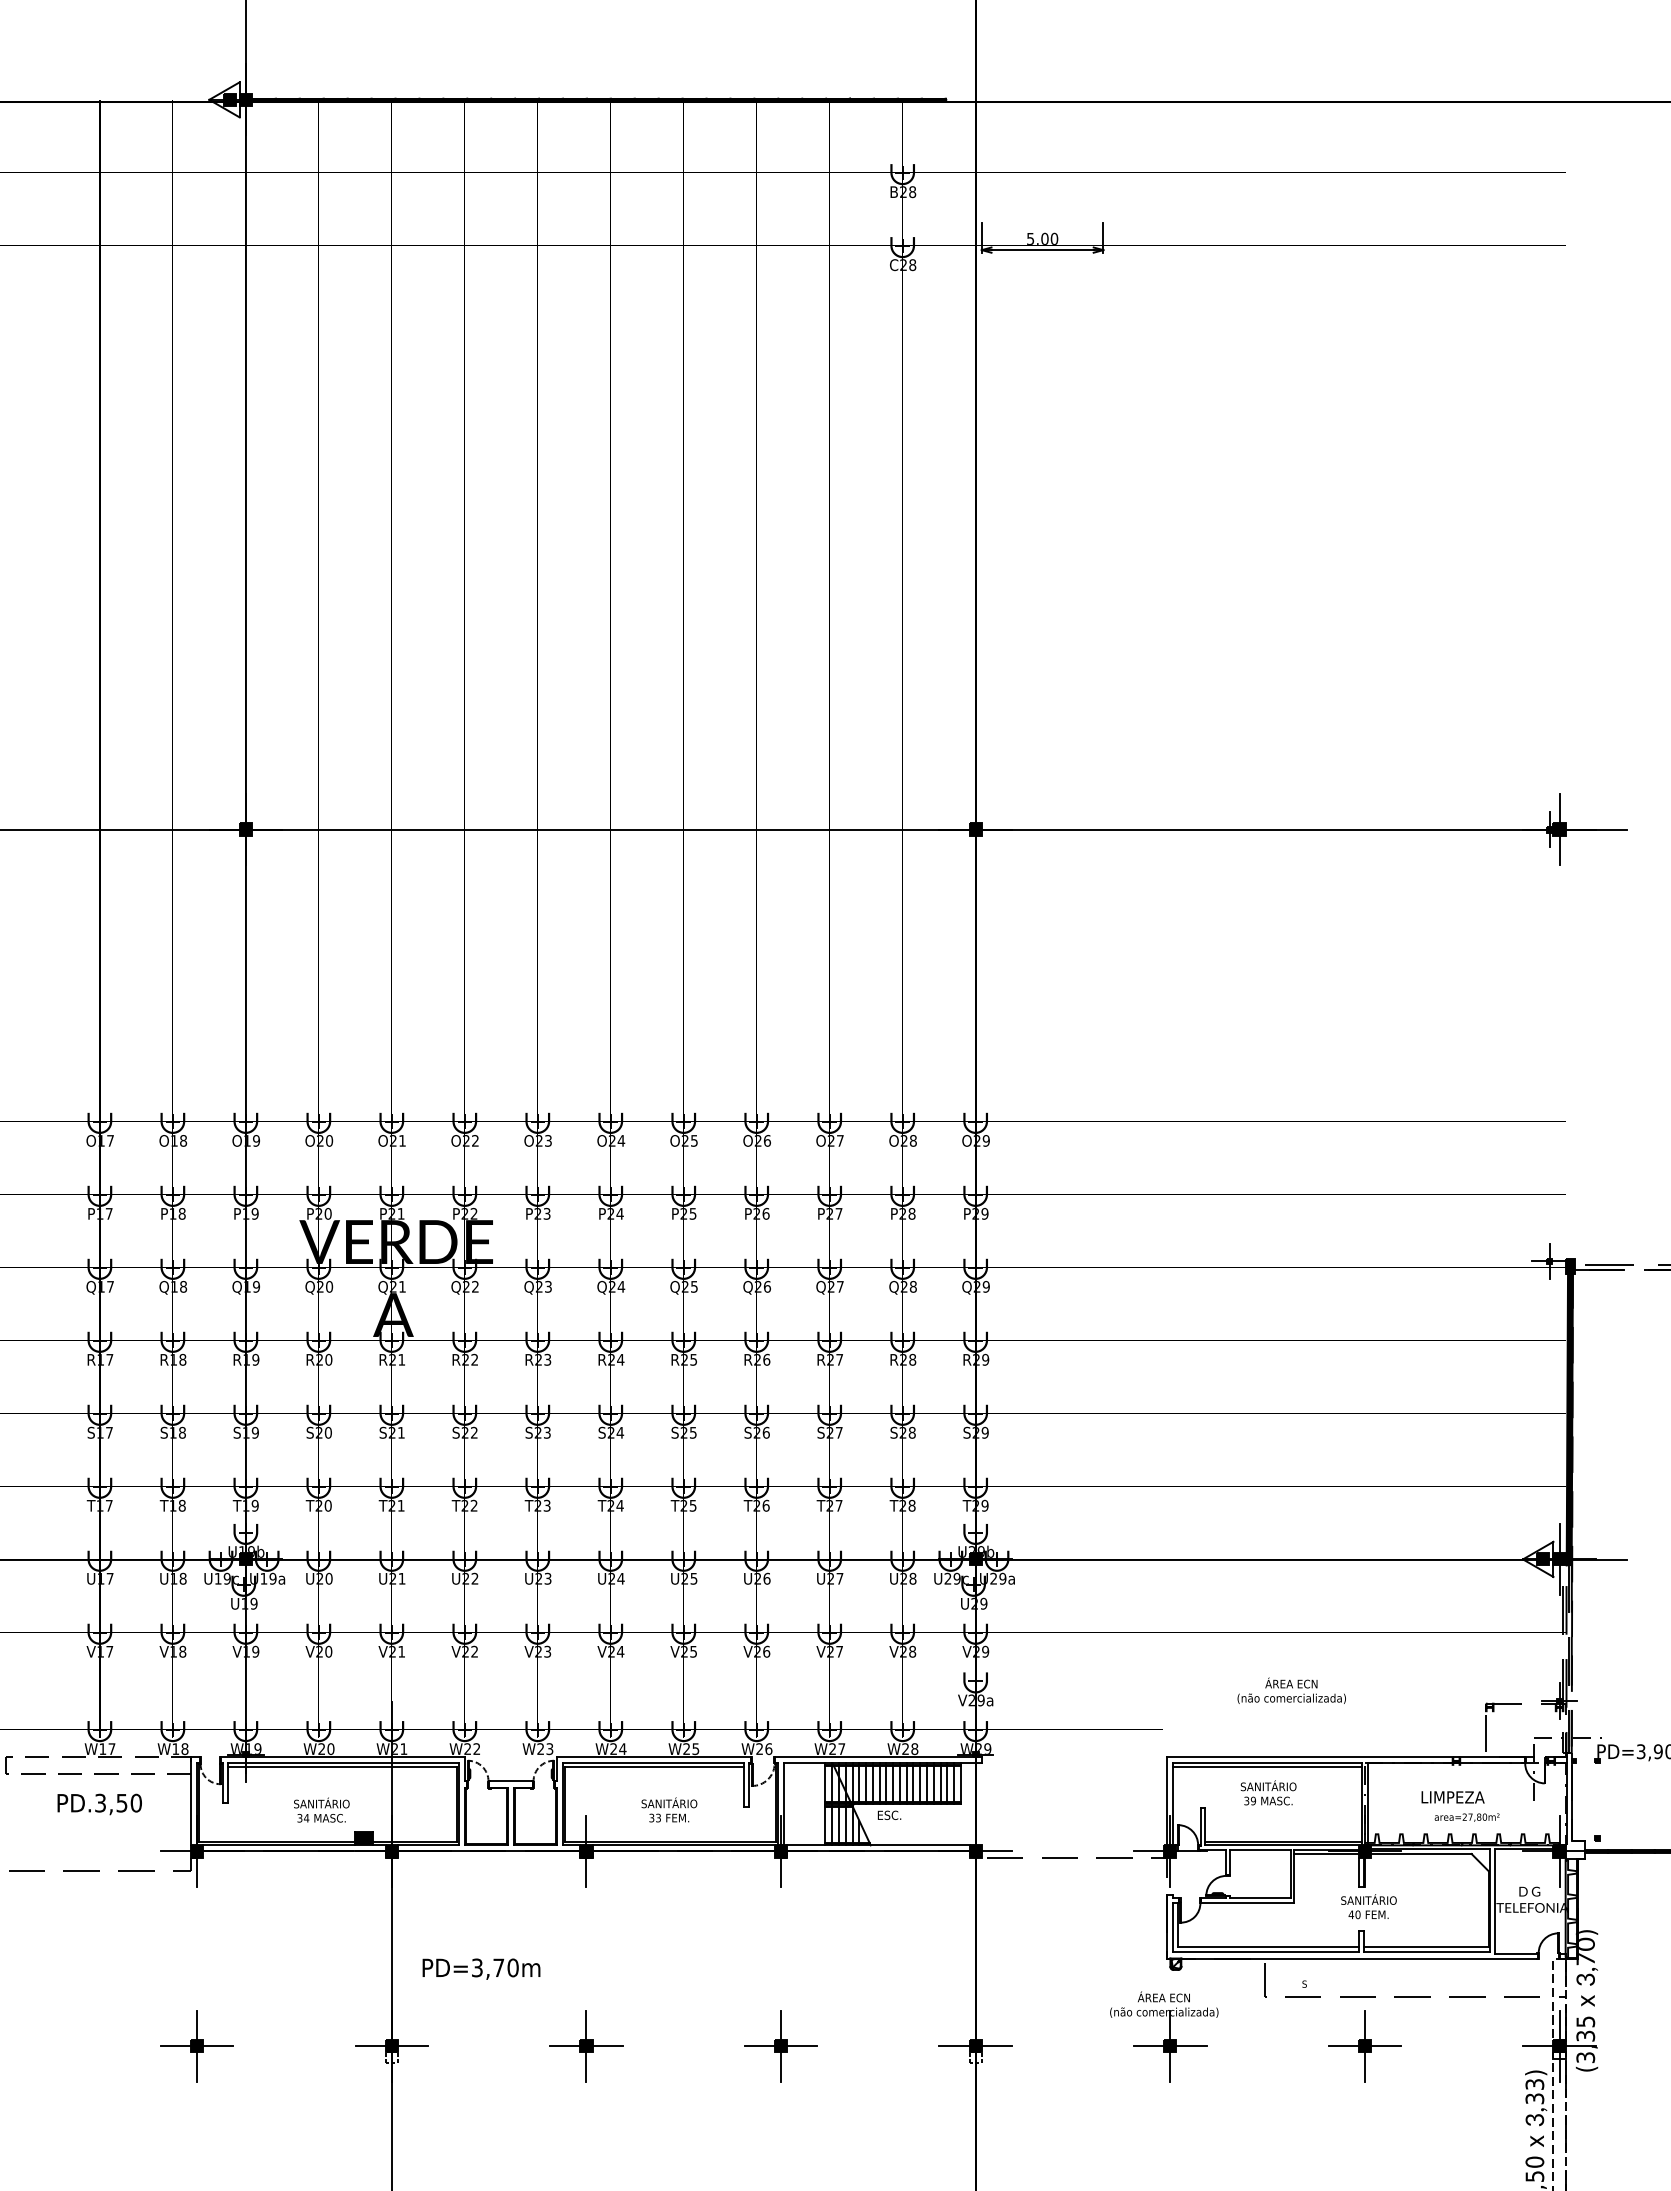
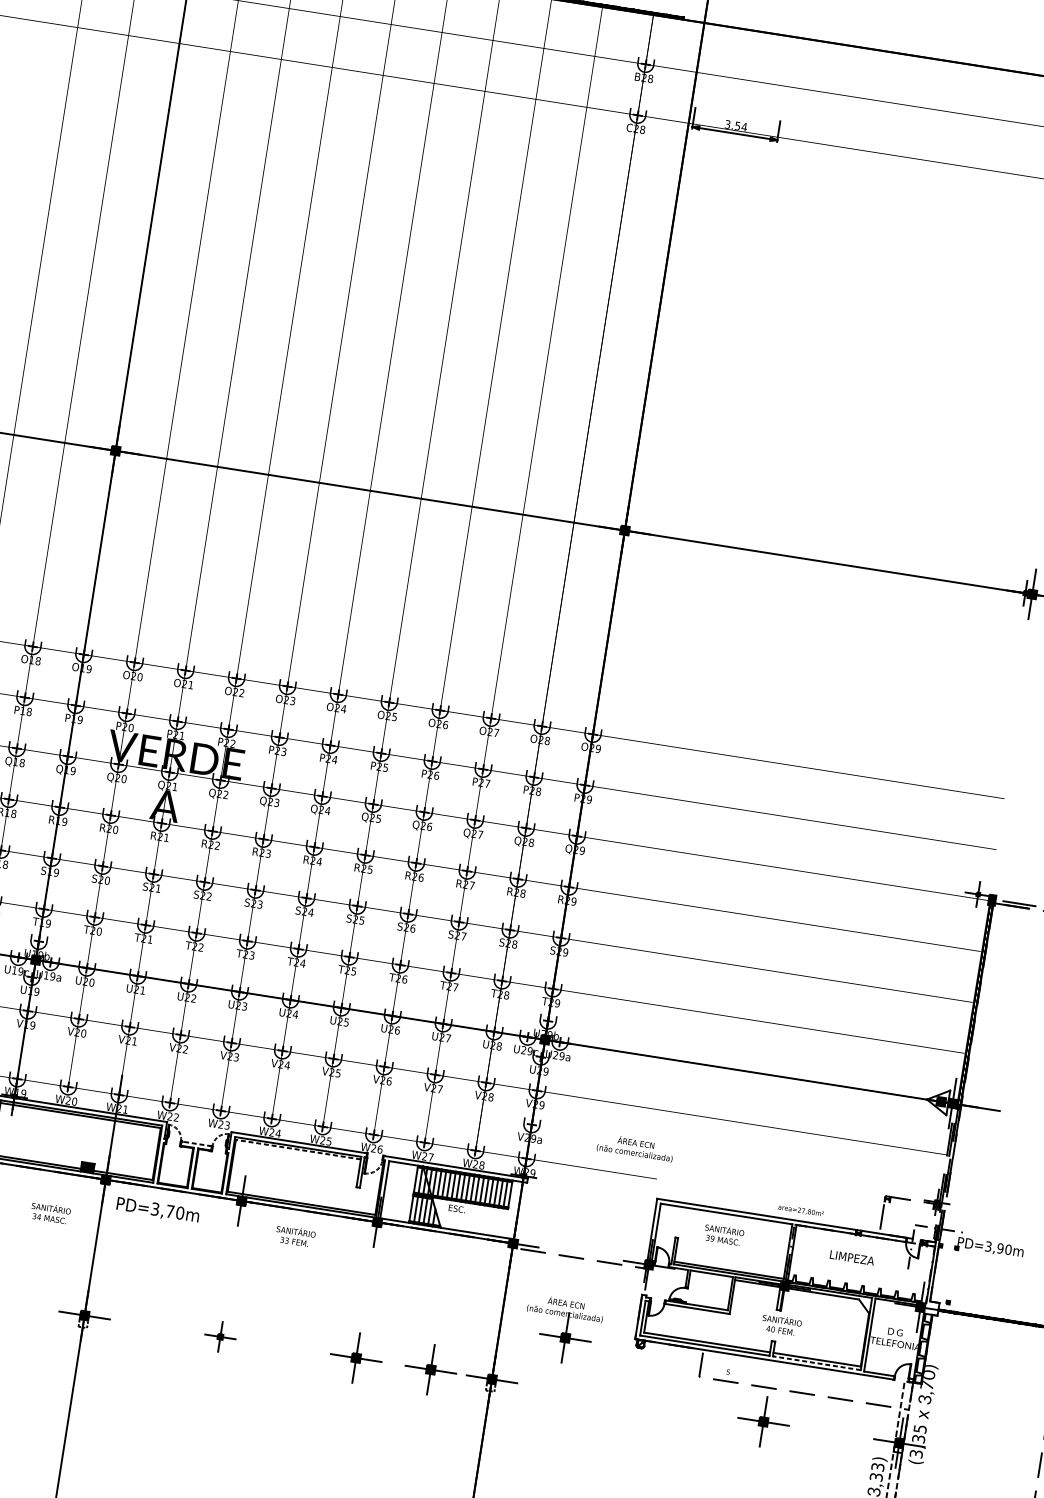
text: (1042, 238) -> (736, 125), 5.00 -> 3.54
text: (1291, 1690) -> (635, 1147), moved
line: (654, 1767) -> (298, 1149), solid -> dashed
line: (1267, 1767) -> (726, 1216), removed
line: (511, 1781) -> (197, 1144), solid -> dashed
text: (321, 1809) -> (50, 1212), moved
text: (669, 1809) -> (295, 1235), moved
text: (1466, 1817) -> (800, 1210), moved
line: (1426, 1952) -> (816, 1363), solid -> dashed
text: (481, 1968) -> (158, 1210), moved
part: (1164, 2036) -> (562, 1330), moved
part: (586, 2046) -> (220, 1337), size x0.6
part: (887, 2046) -> (430, 1369), added

